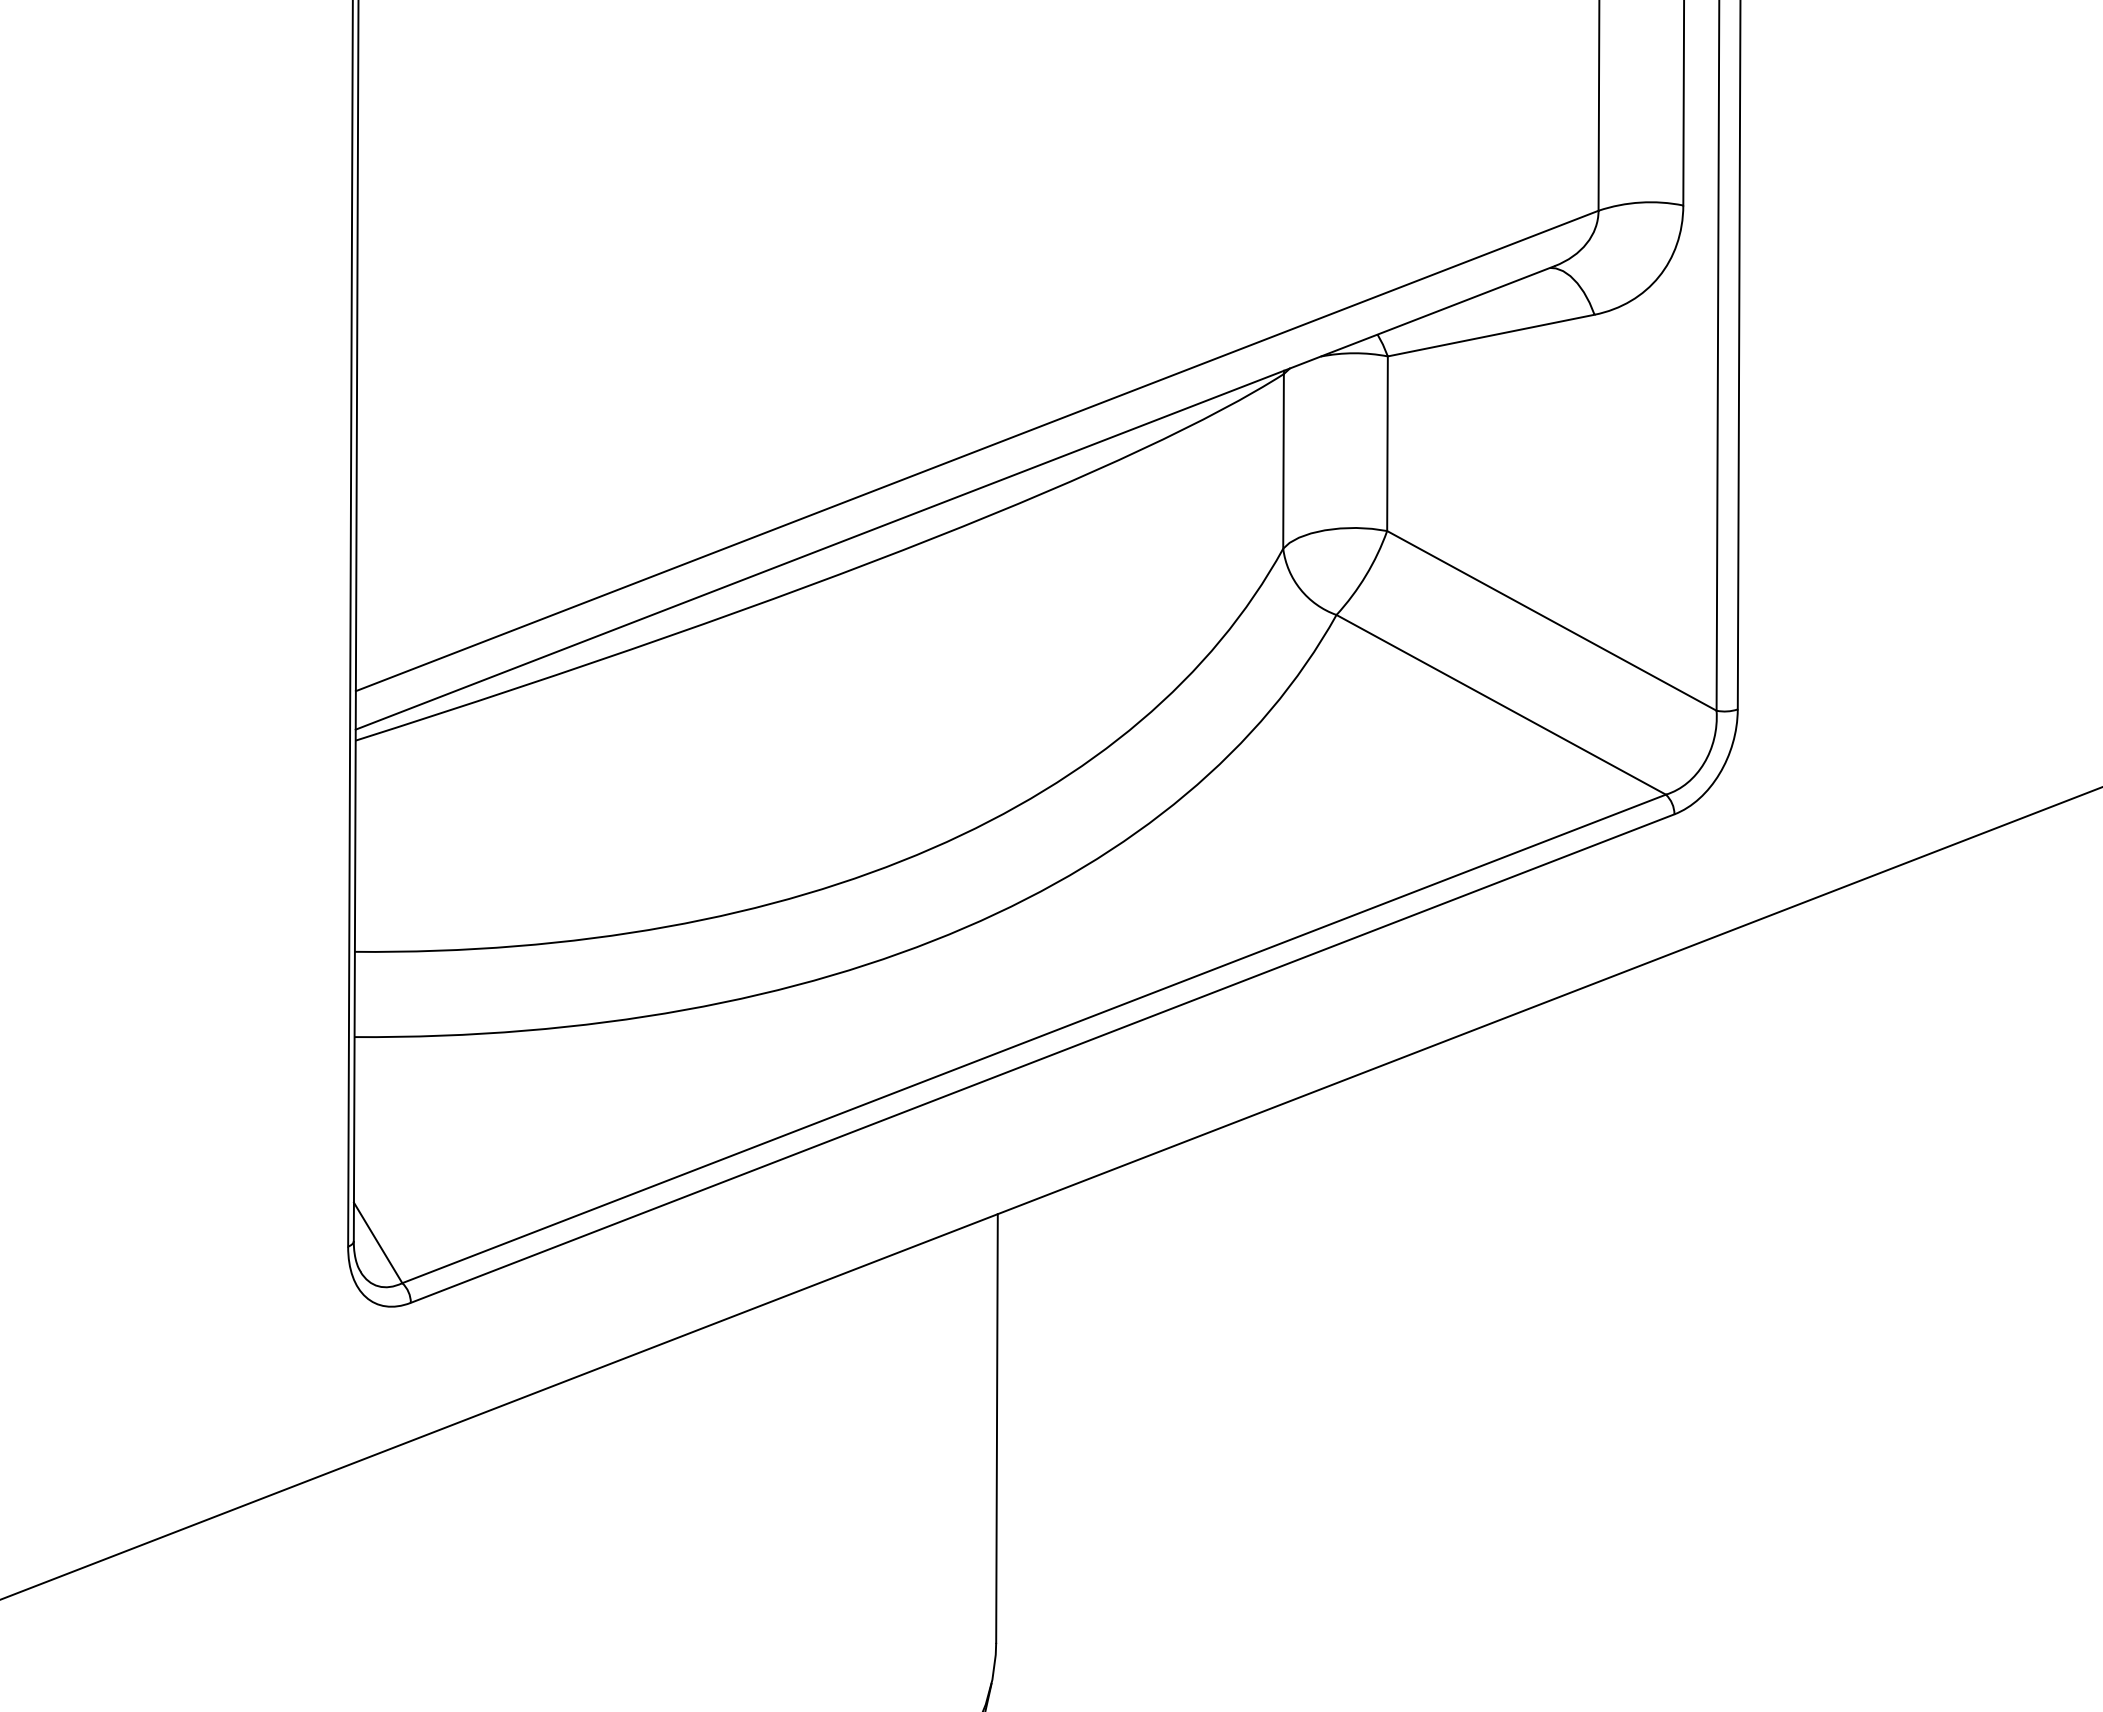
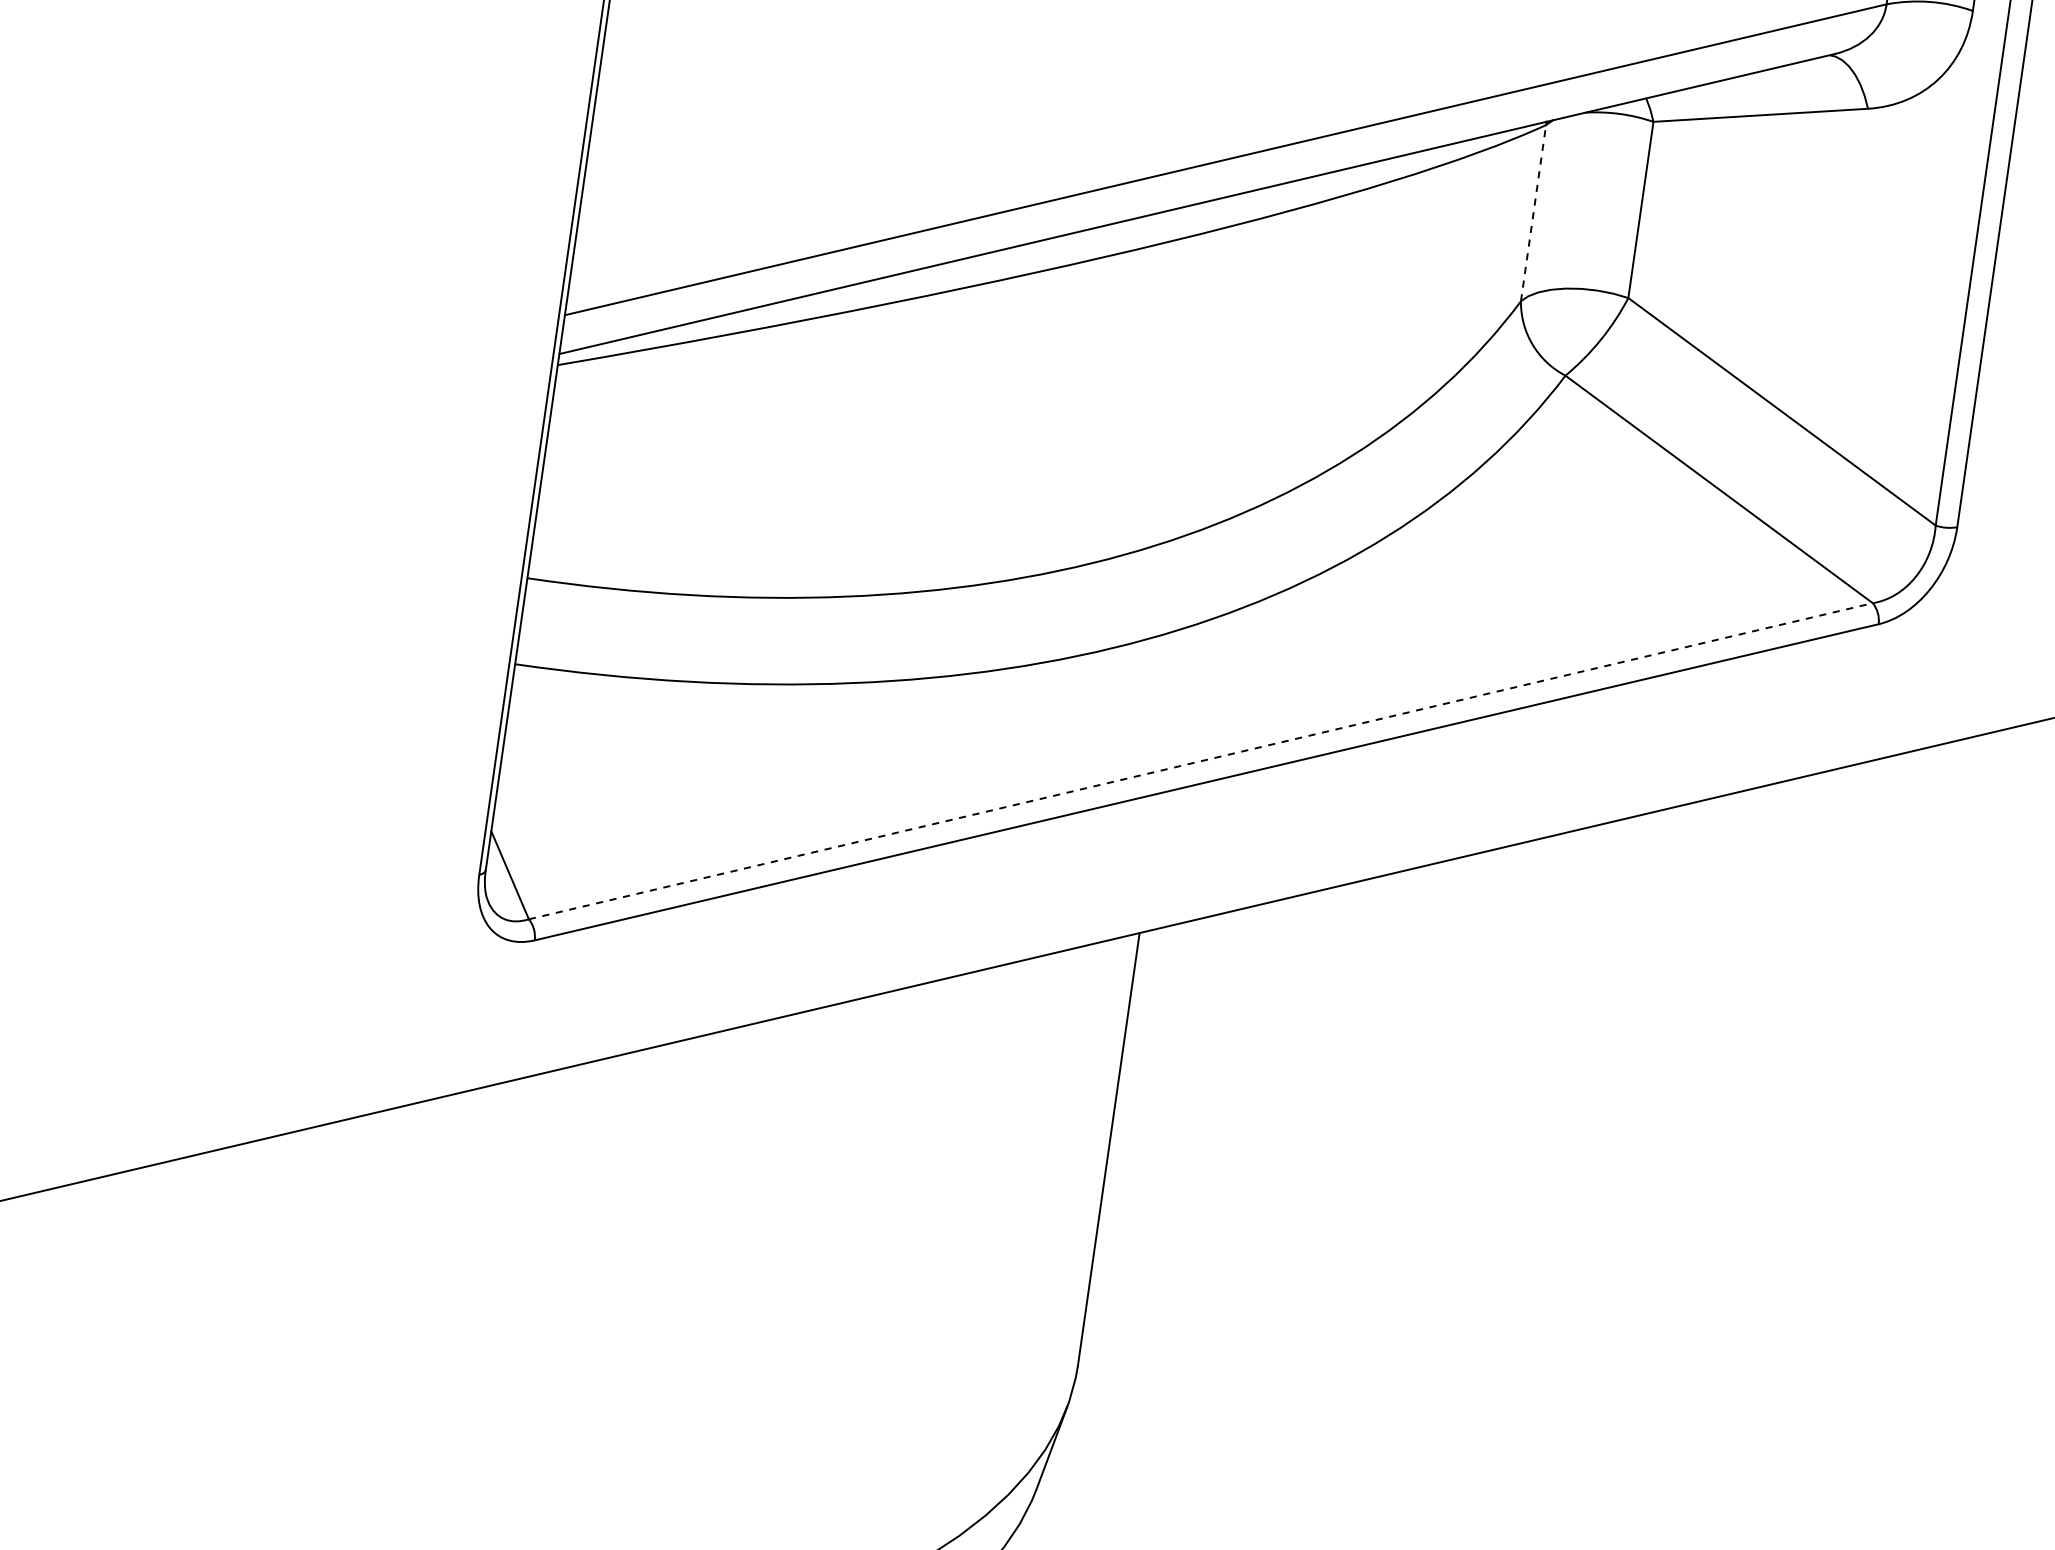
line: (1283, 460) -> (1533, 212), solid -> dashed
line: (1034, 1038) -> (1201, 760), solid -> dashed

